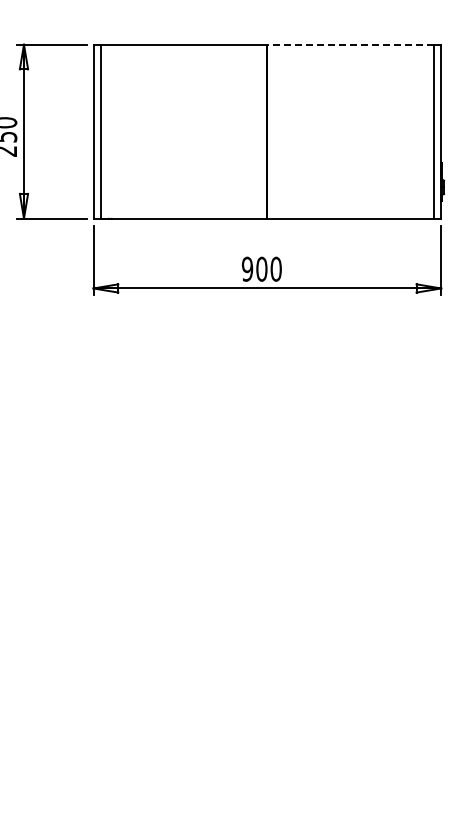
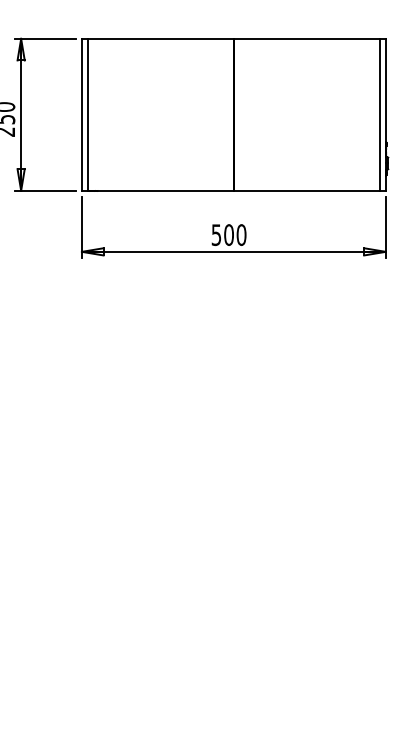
line: (350, 44) -> (306, 38), dashed -> solid
text: (247, 268) -> (216, 234), 900 -> 500

